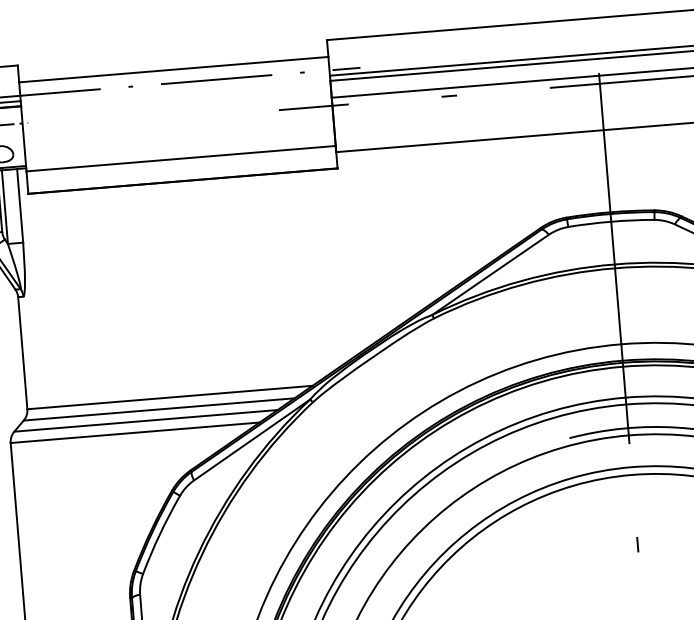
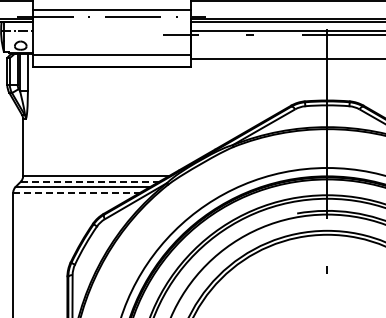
line: (160, 408) -> (90, 181), solid -> dashed
line: (134, 432) -> (76, 192), solid -> dashed

